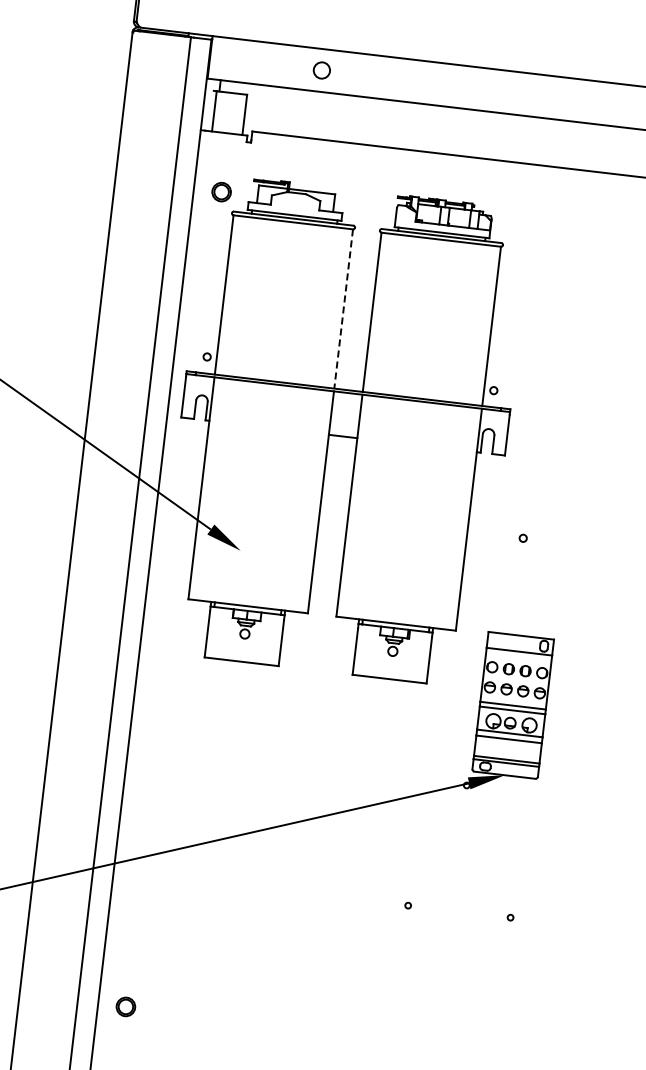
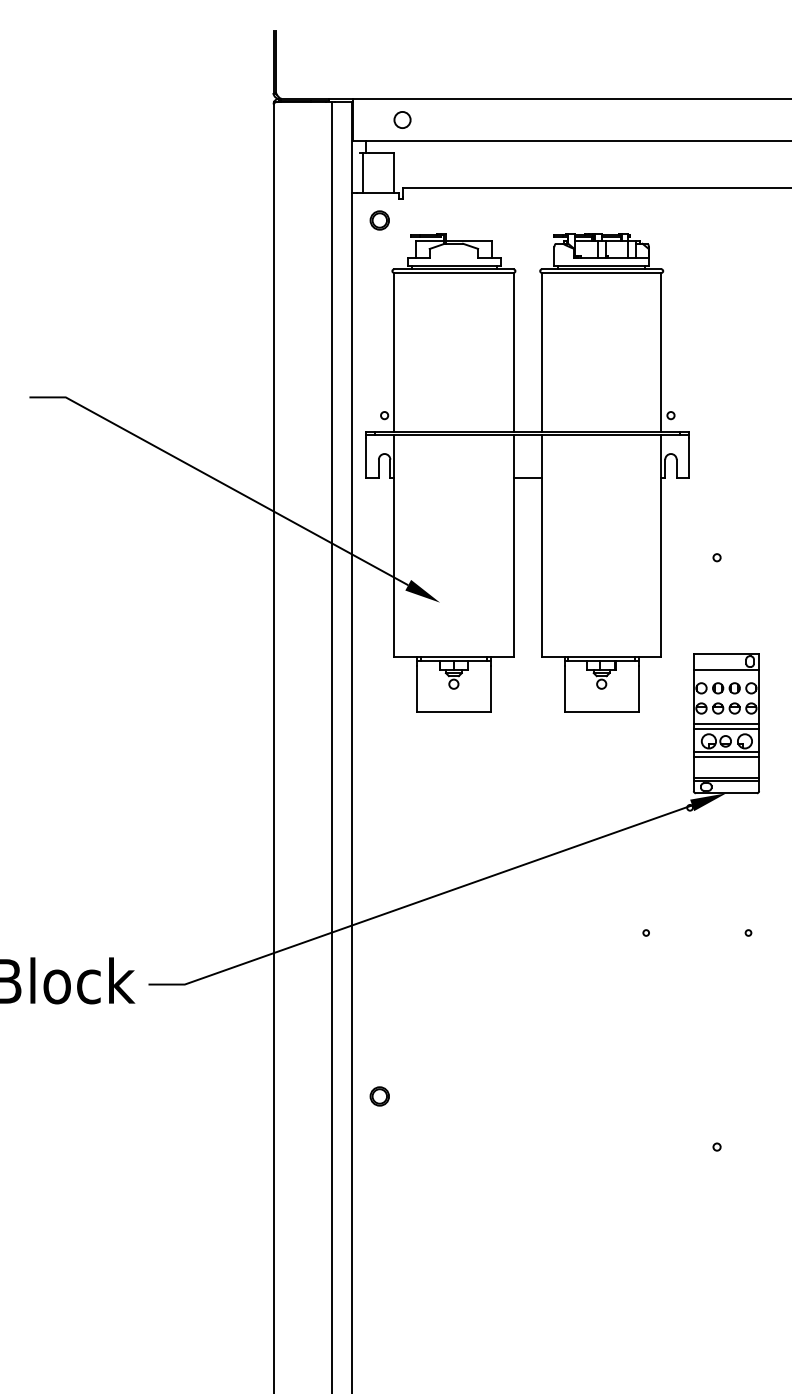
circle: (321, 69) -> (402, 119), moved
part: (221, 192) -> (379, 220), moved
line: (343, 308) -> (513, 352), dashed -> solid
part: (125, 1006) -> (379, 1096), moved

